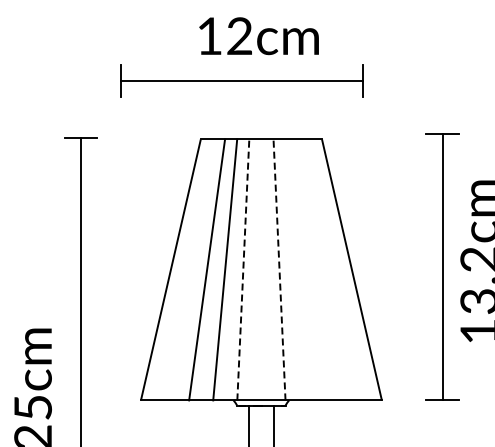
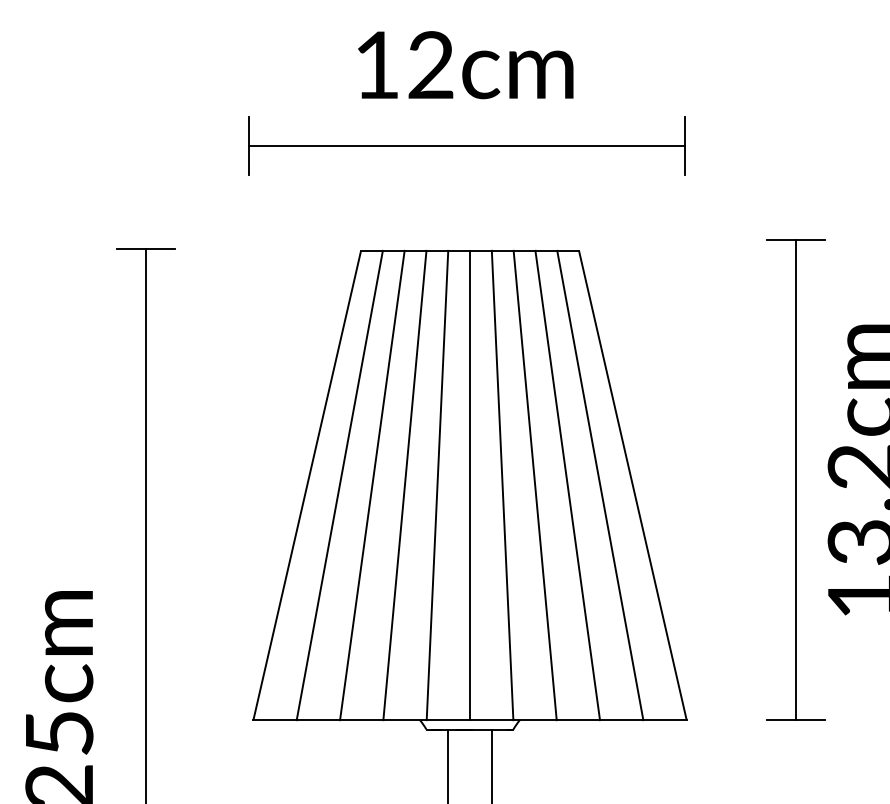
part: (241, 80) -> (466, 144), moved
line: (188, 269) -> (338, 484), added
line: (243, 269) -> (437, 484), dashed -> solid
line: (261, 269) -> (470, 484), added
line: (279, 269) -> (502, 484), dashed -> solid
line: (297, 269) -> (534, 484), added
line: (315, 269) -> (567, 484), added
line: (333, 269) -> (599, 484), added

